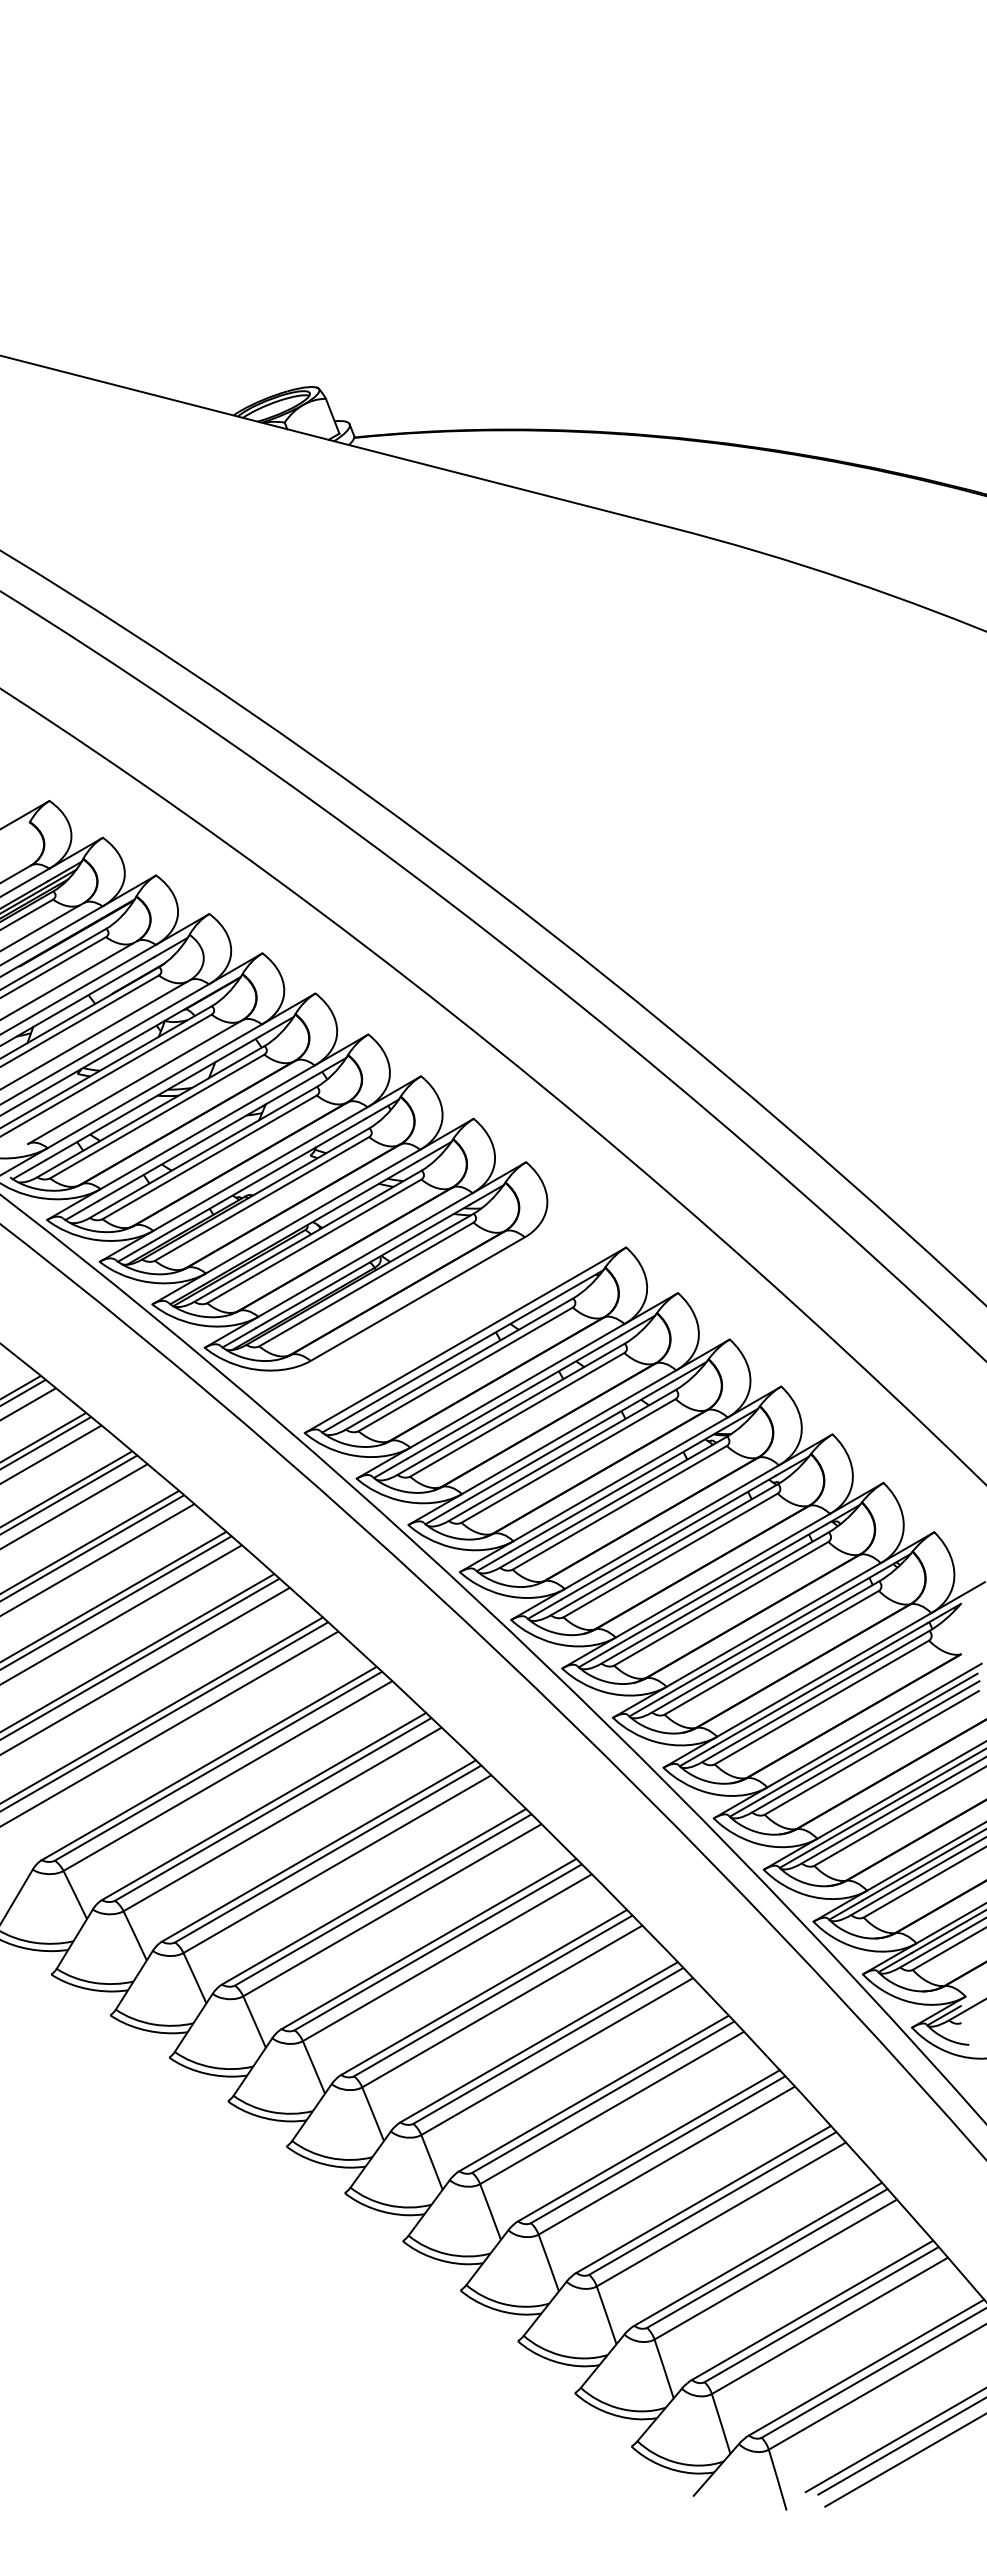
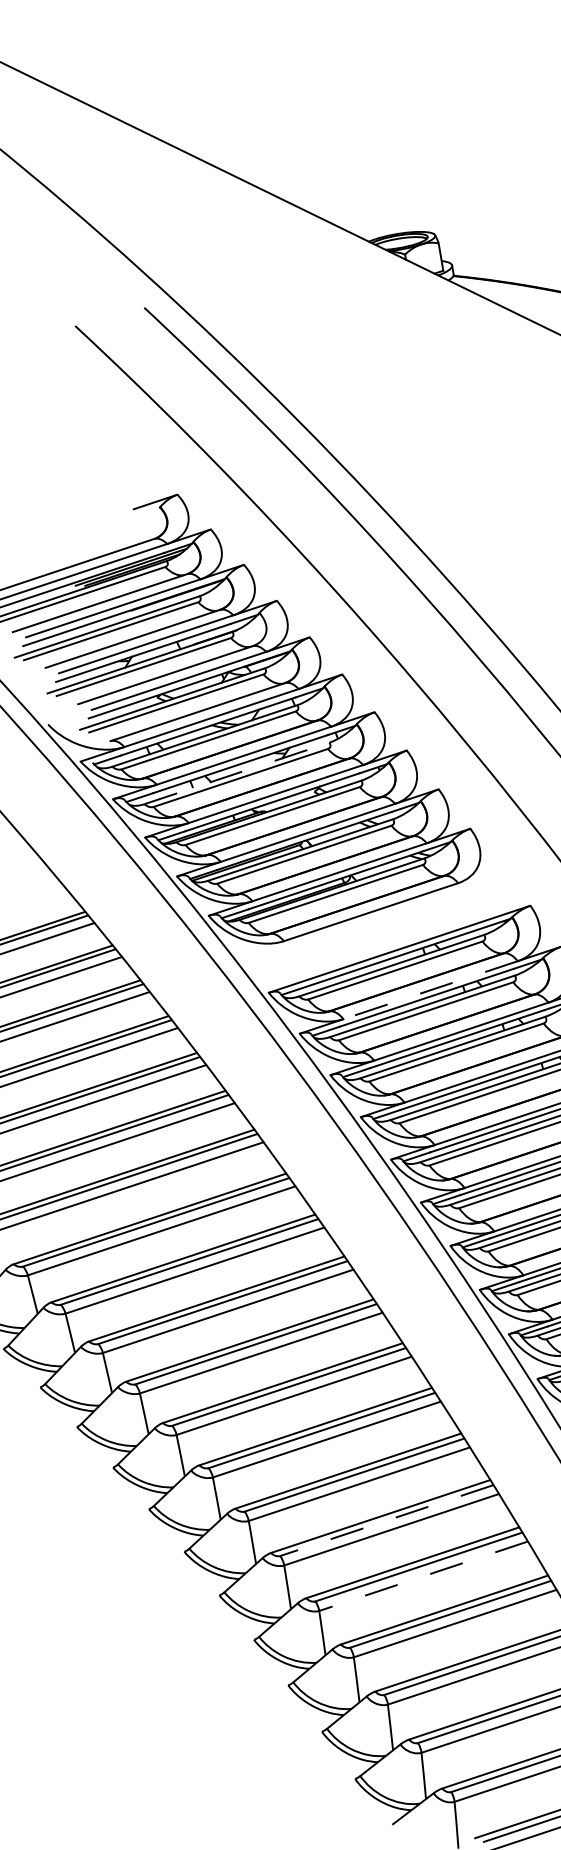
line: (203, 1152) -> (237, 773), solid -> dashed
line: (517, 1385) -> (430, 989), solid -> dashed
line: (602, 2097) -> (386, 1520), solid -> dashed
line: (666, 2160) -> (423, 1576), solid -> dashed

